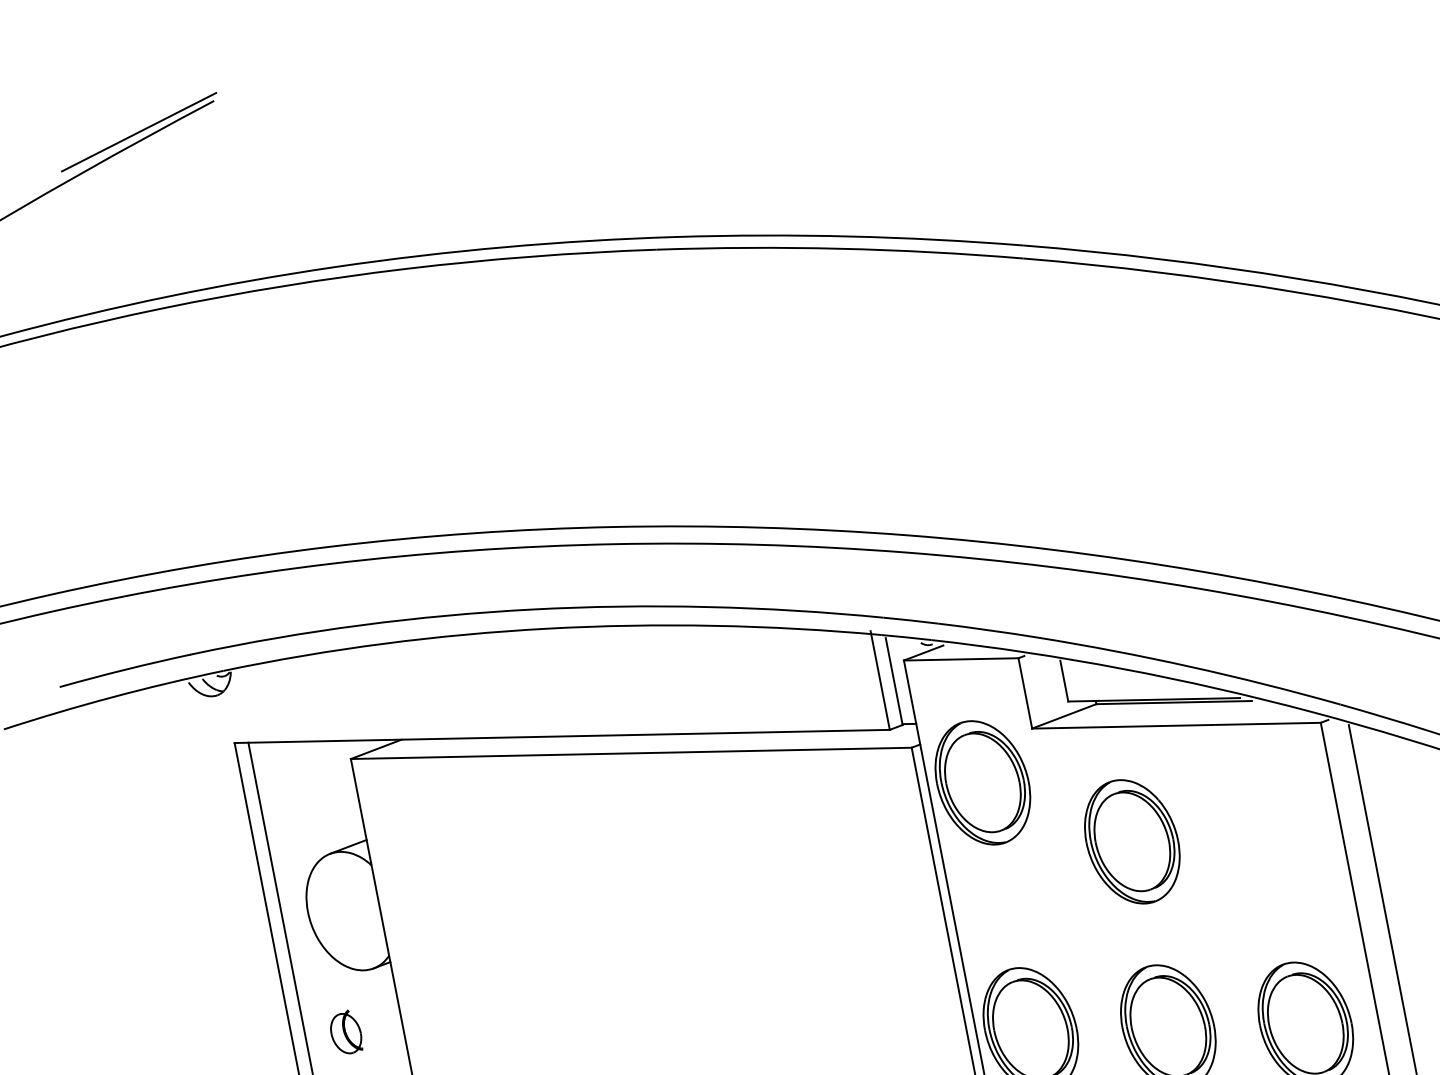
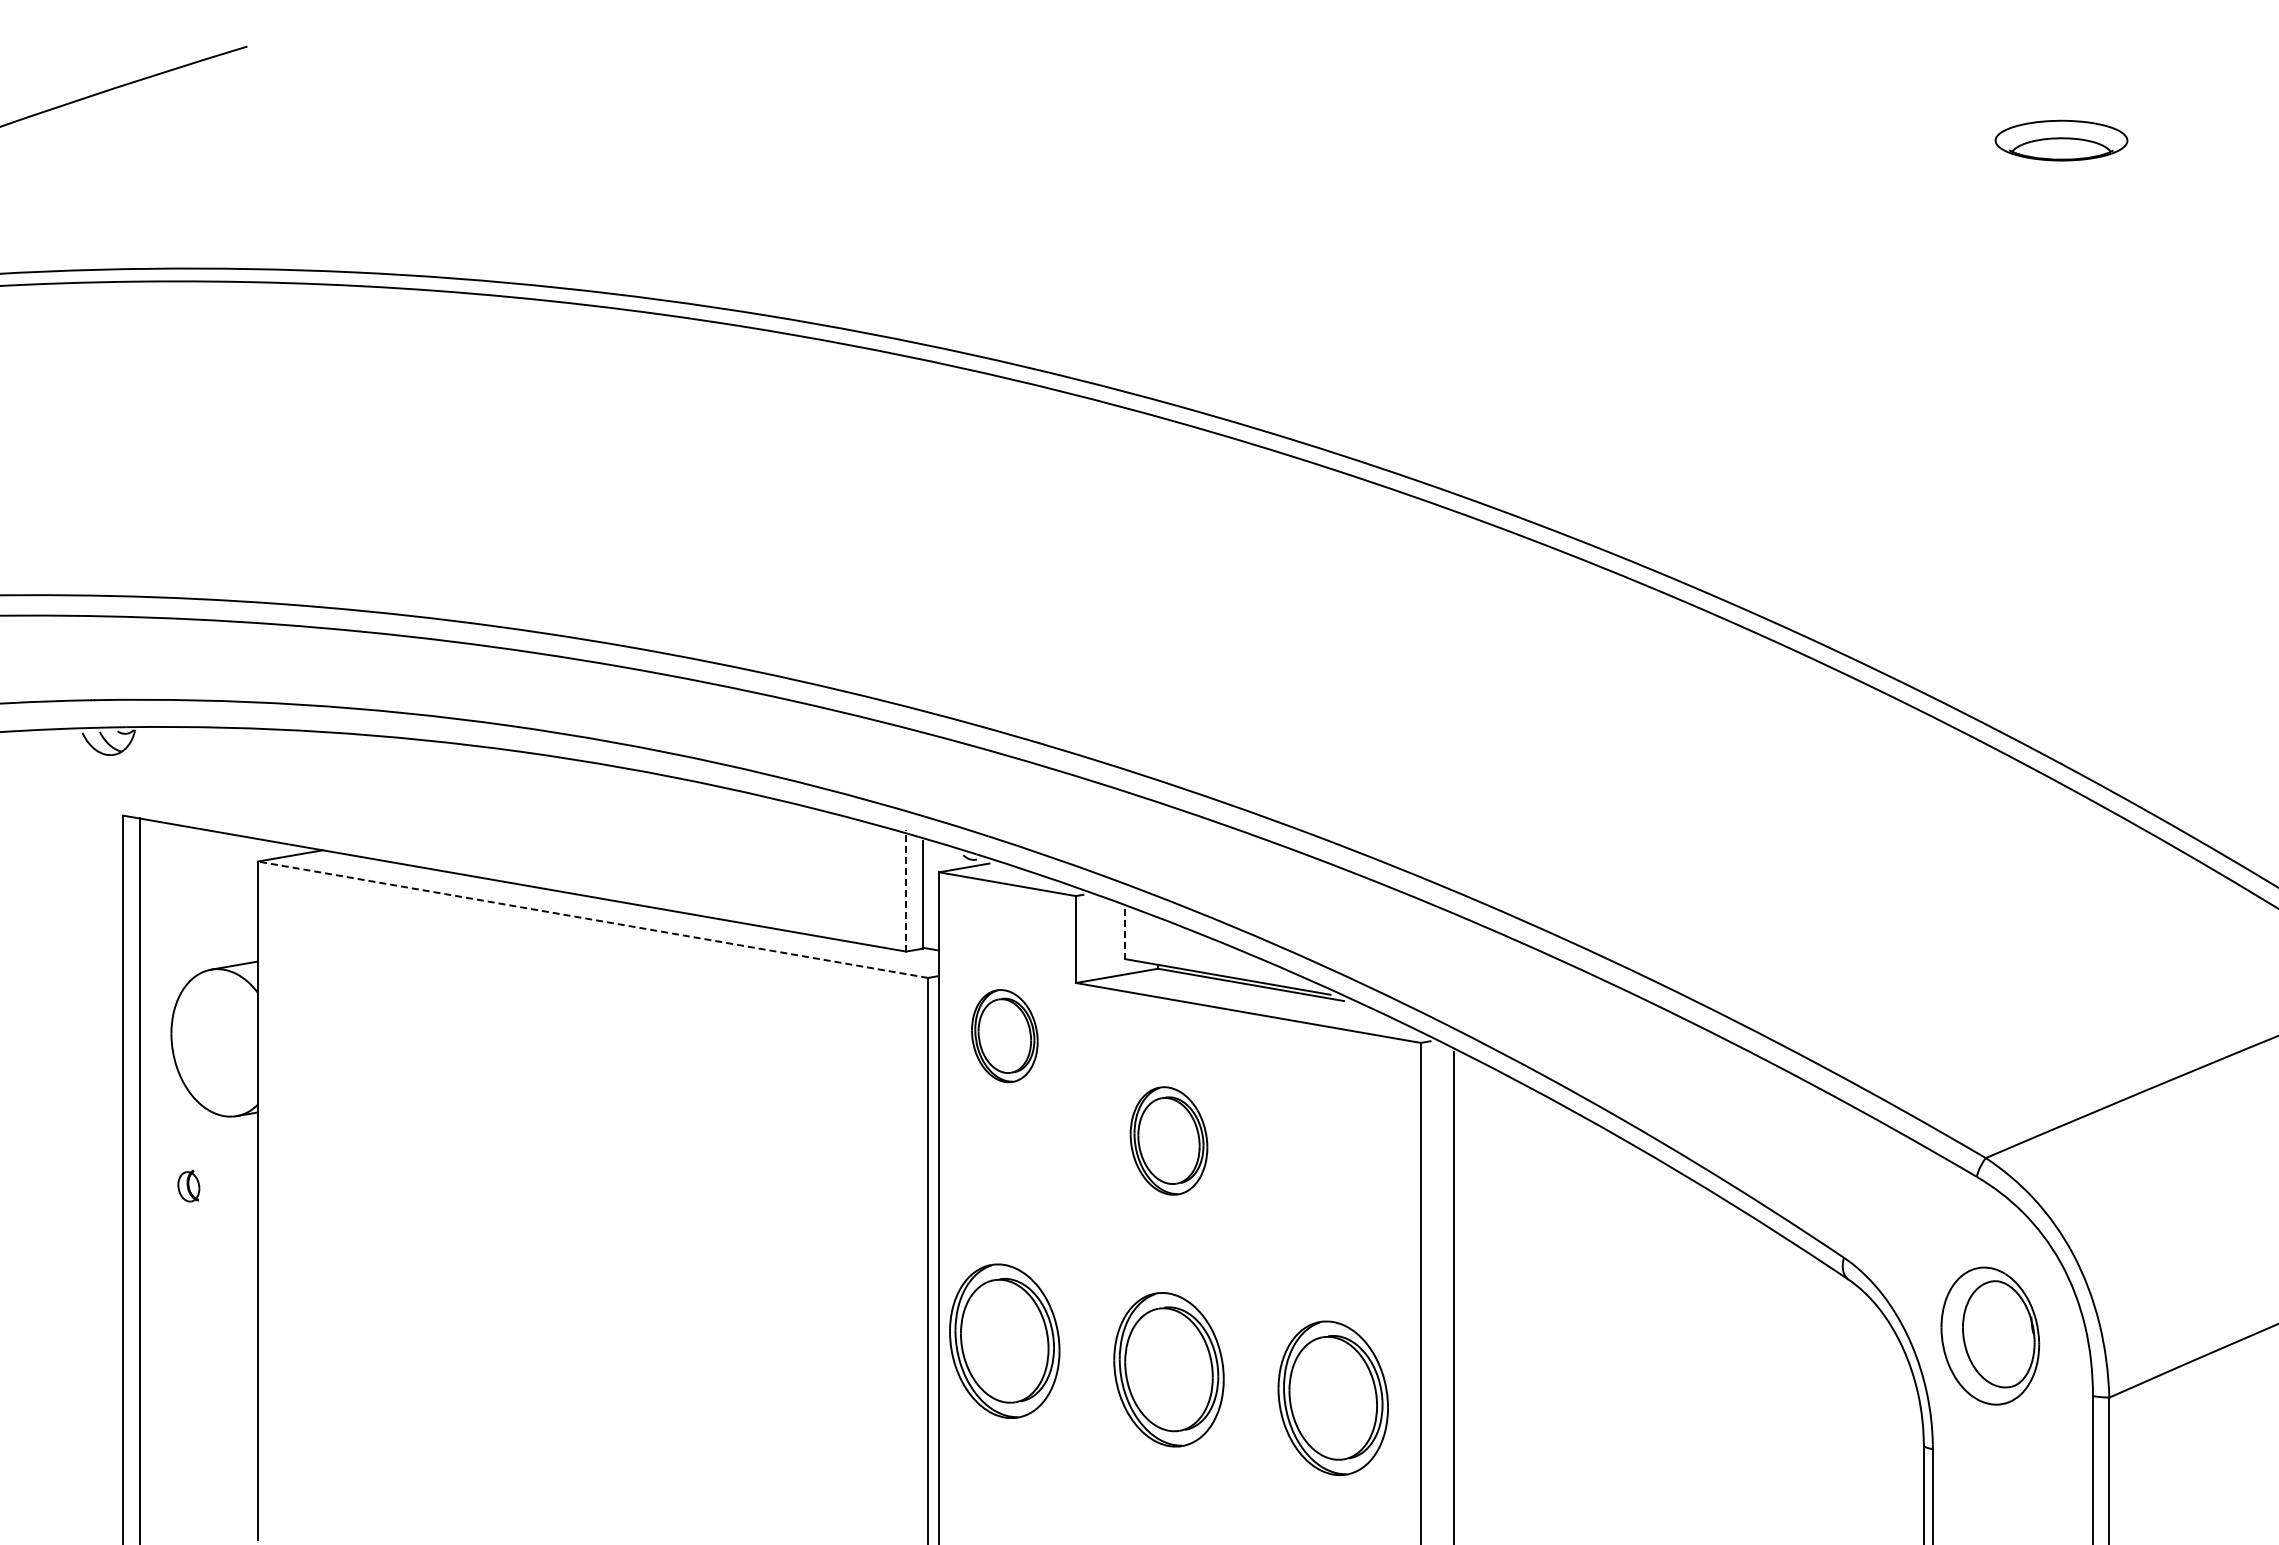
line: (138, 132) -> (150, 66), removed
line: (880, 680) -> (906, 890), solid -> dashed
line: (1064, 681) -> (1125, 934), solid -> dashed
line: (630, 753) -> (592, 919), solid -> dashed
part: (982, 782) -> (1004, 1035), size x0.6
part: (1131, 841) -> (1168, 1140), size x0.7
part: (345, 1032) -> (188, 1185), size x0.6

